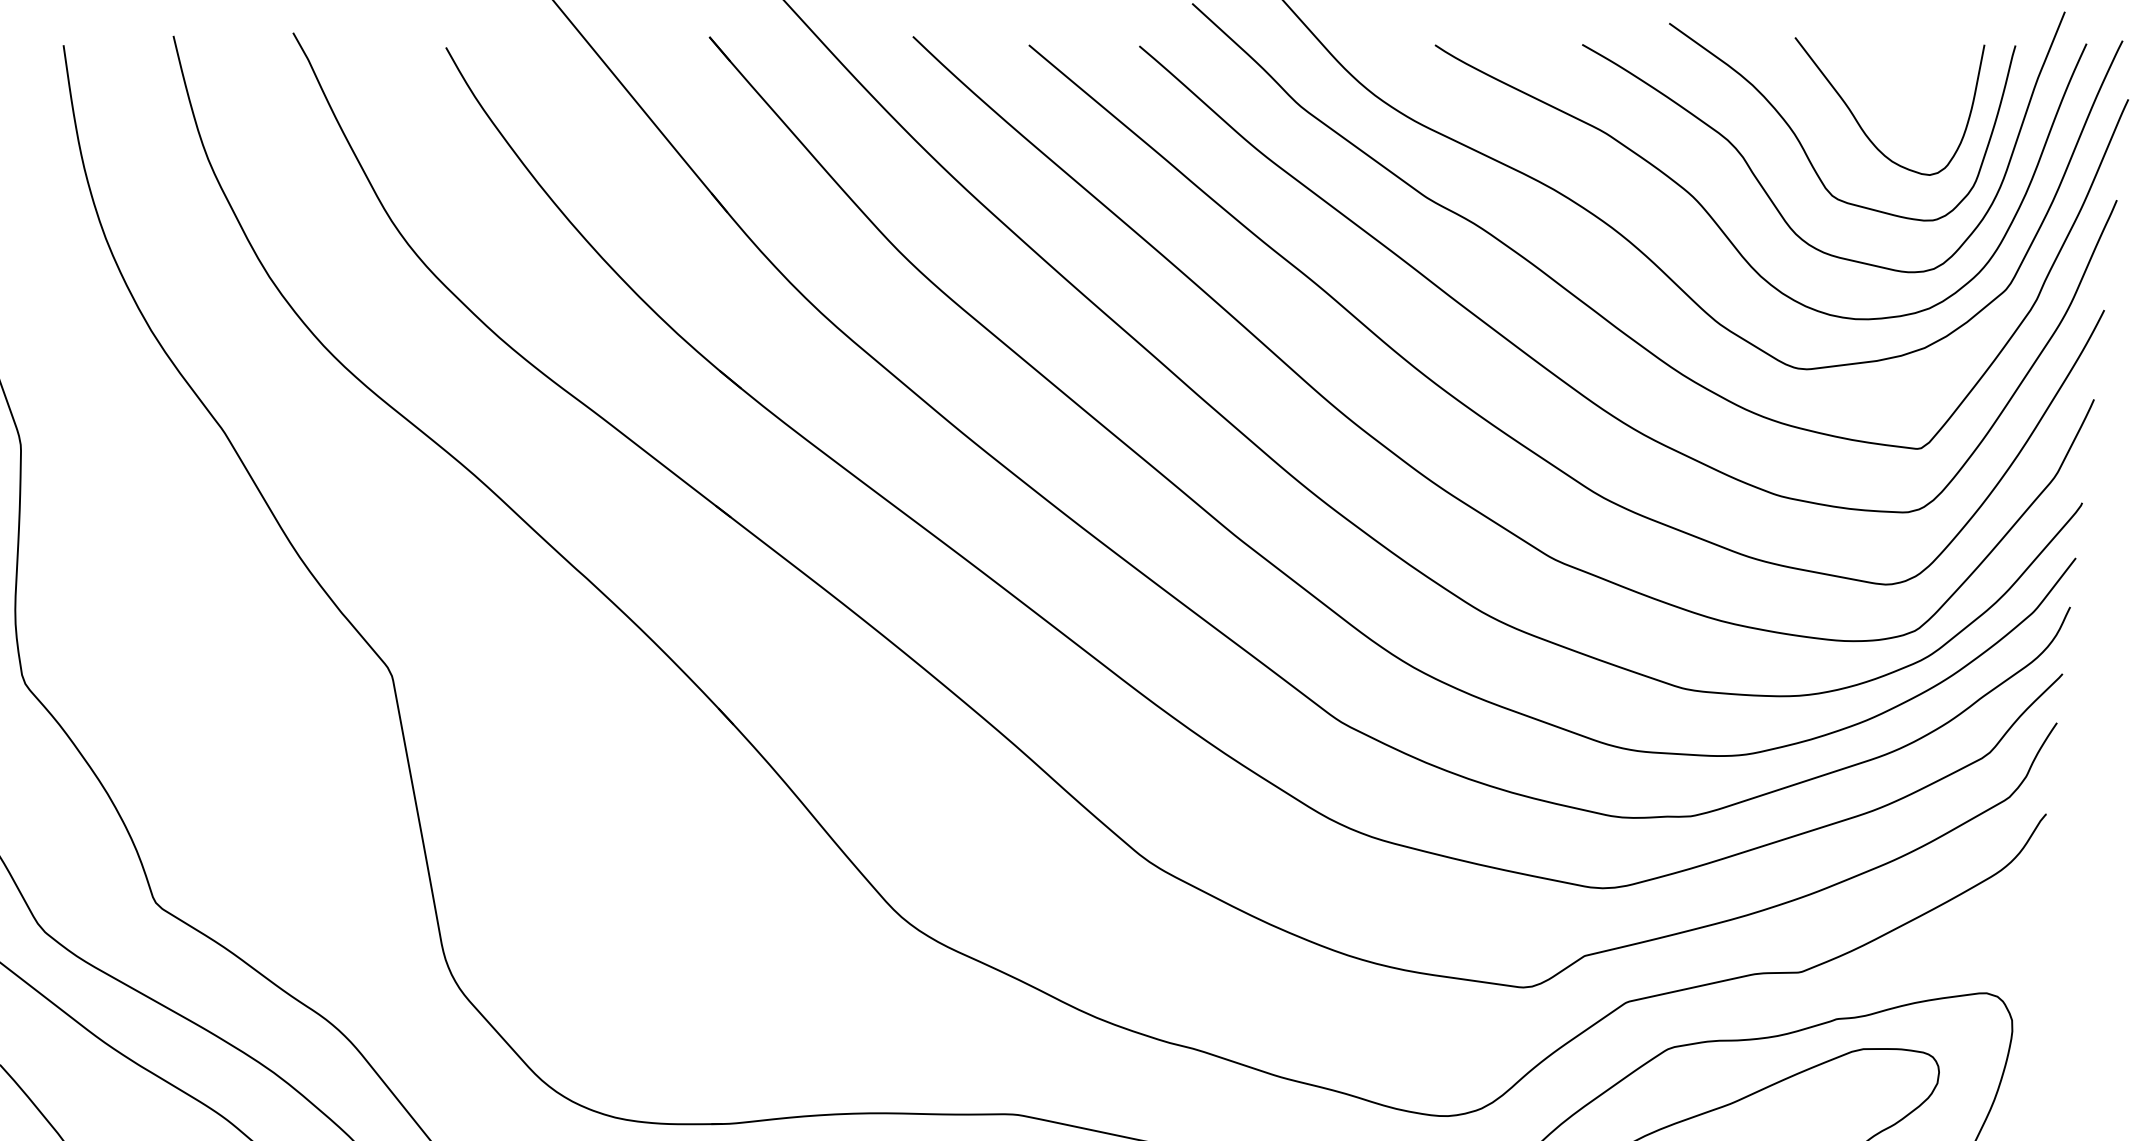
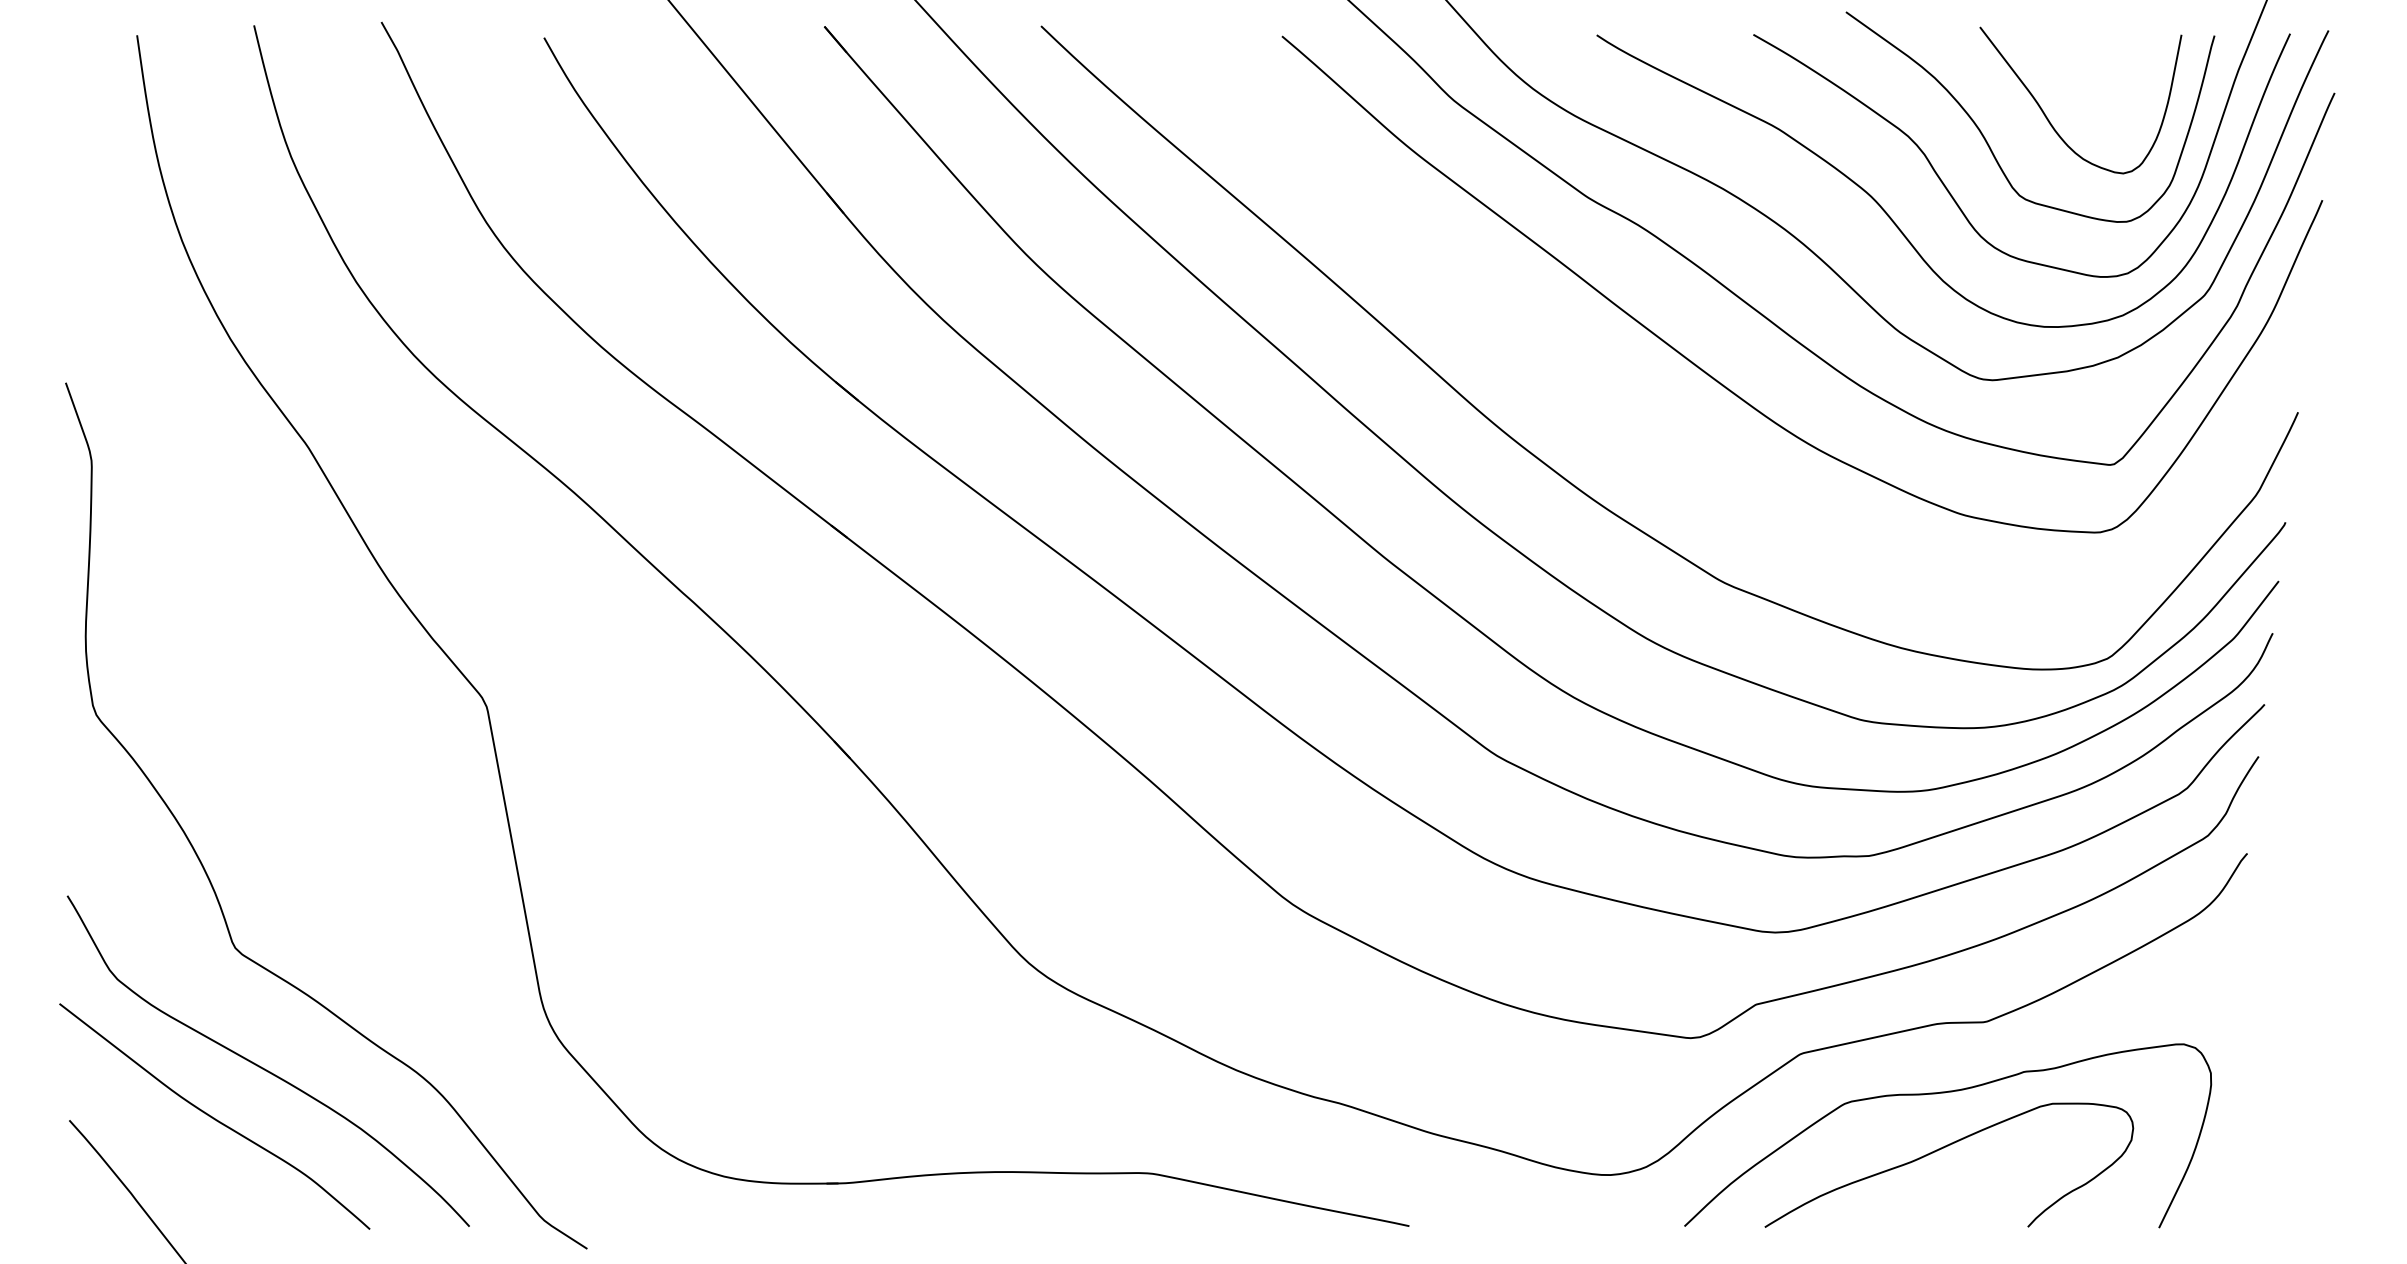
curve: (1494, 425) -> (1660, 439), removed

